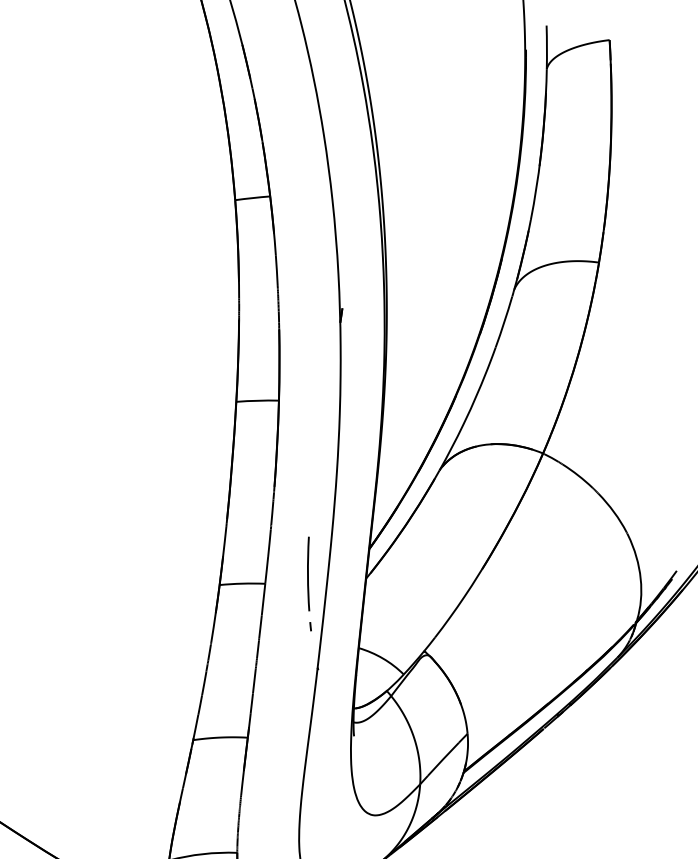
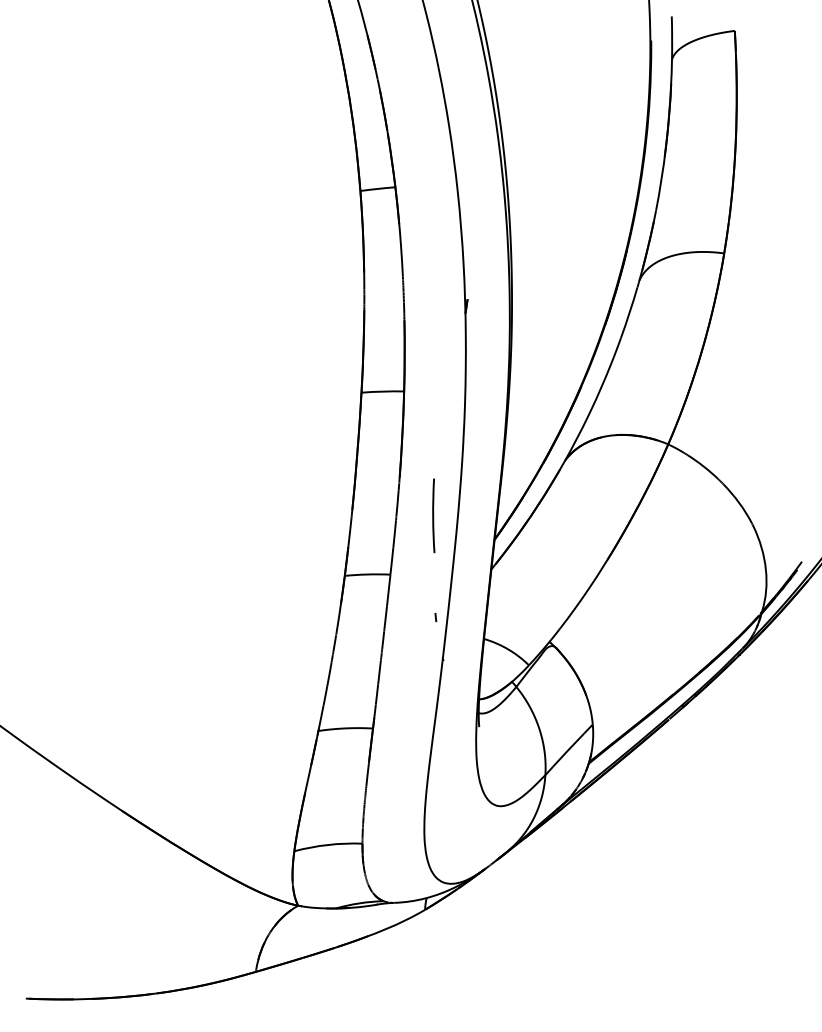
line: (308, 573) -> (433, 515), moved

